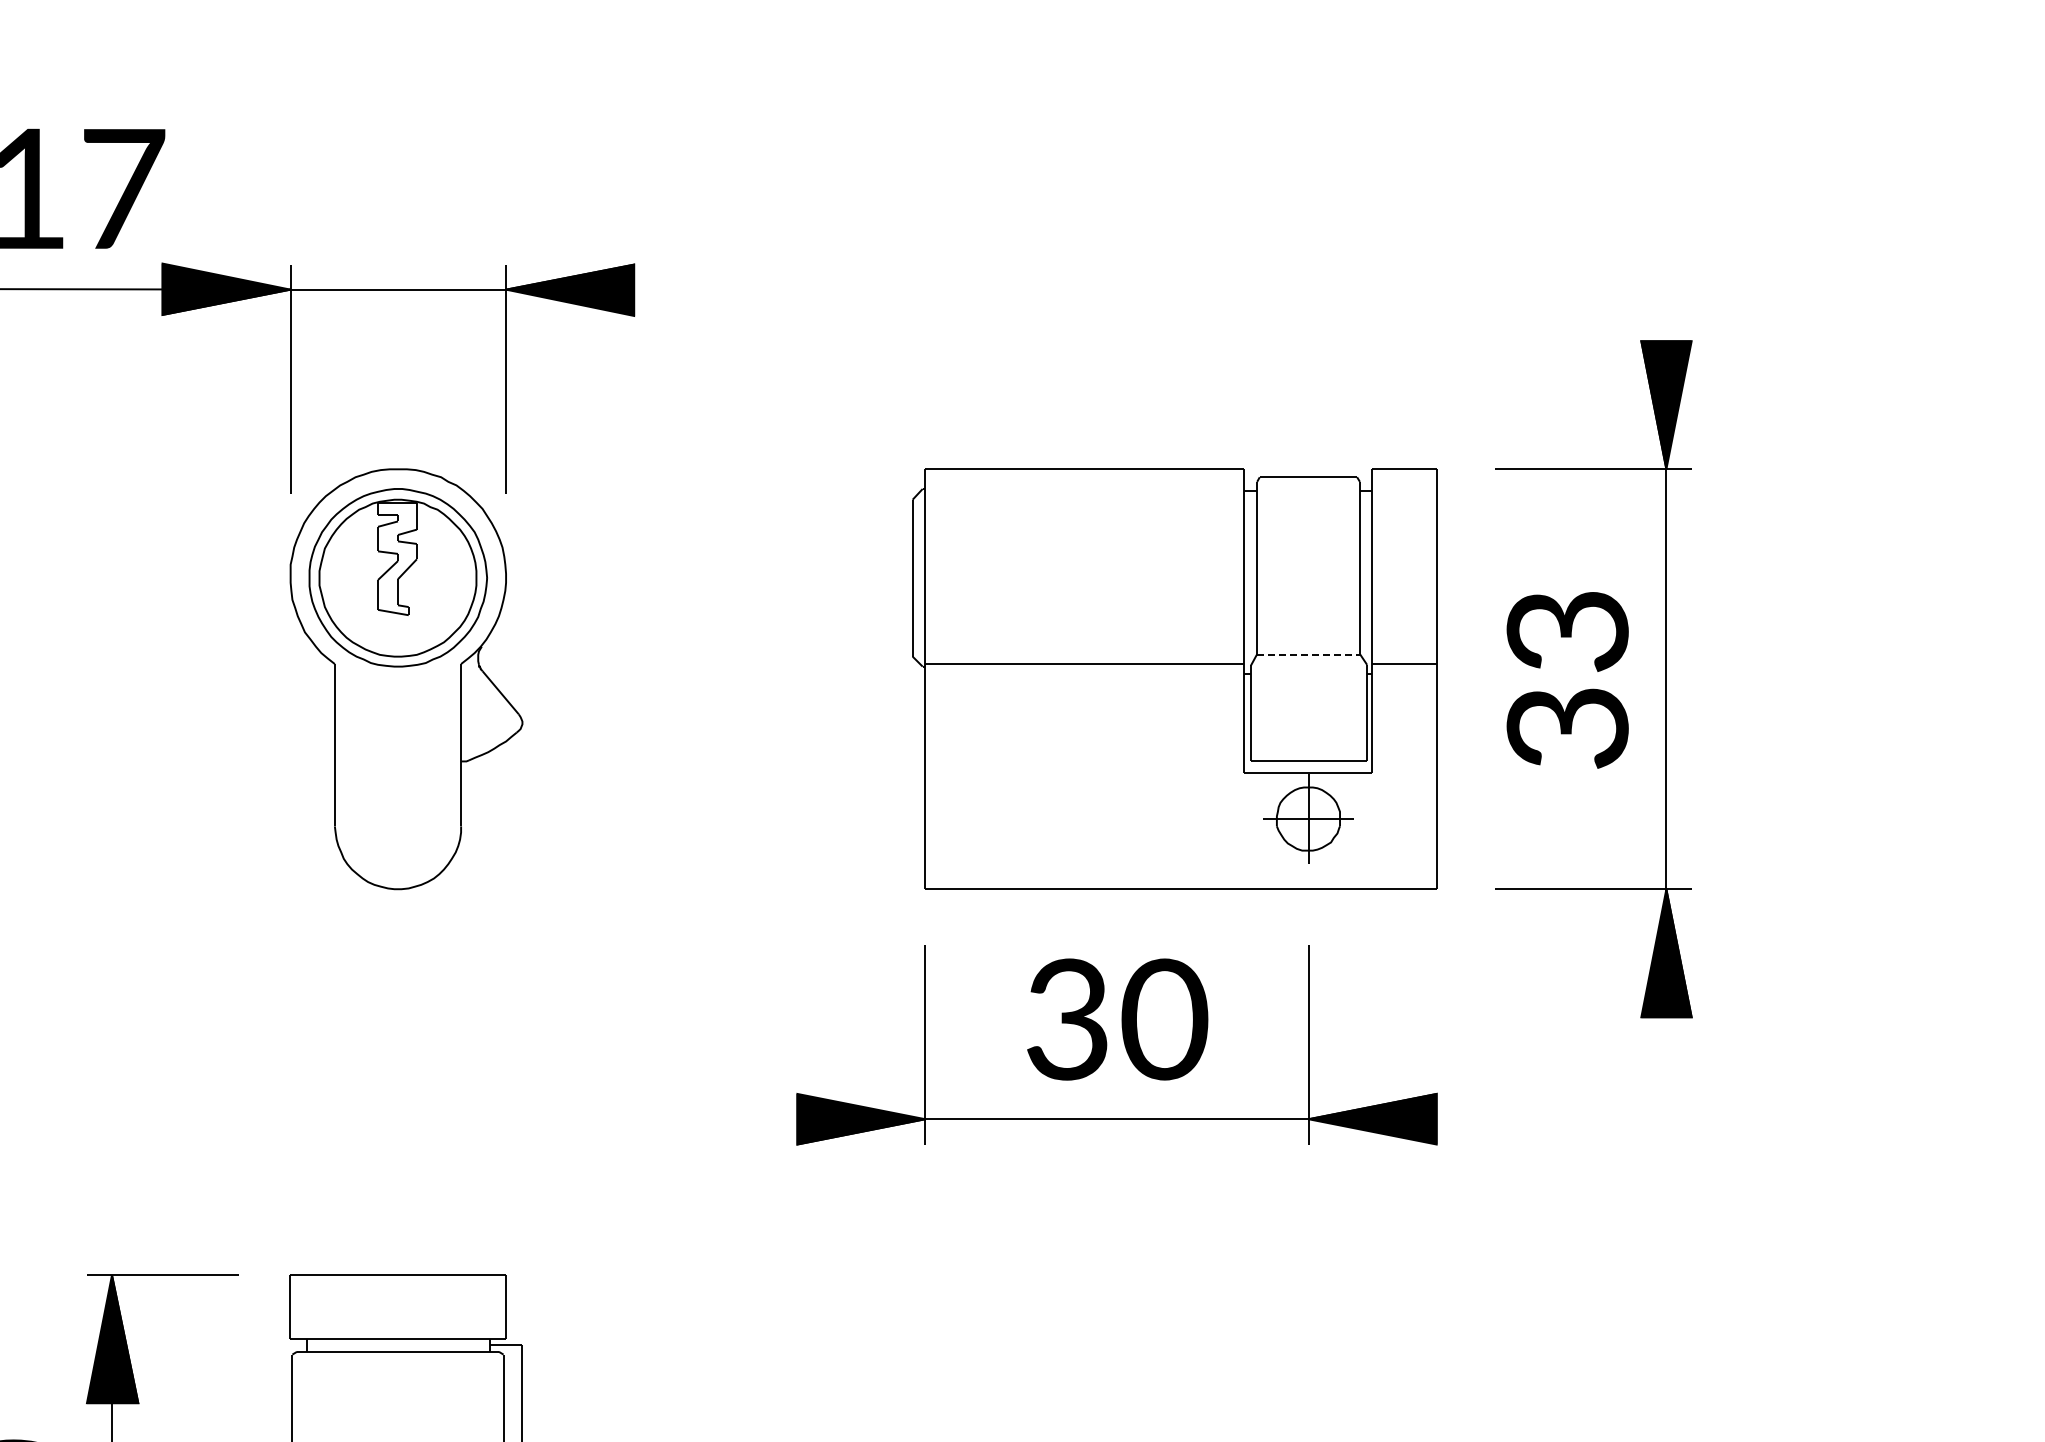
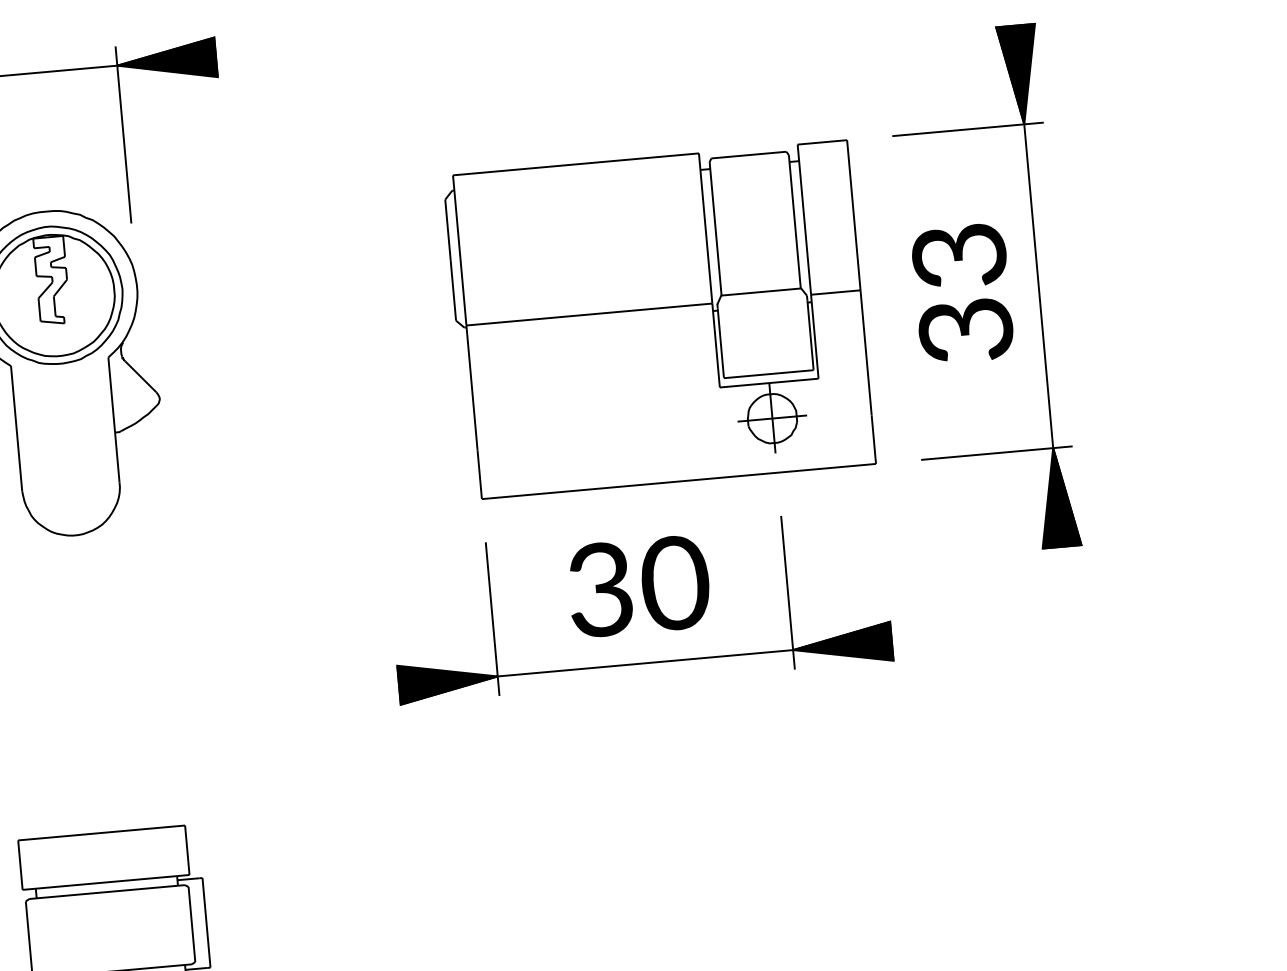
line: (1309, 654) -> (761, 291), dashed -> solid

